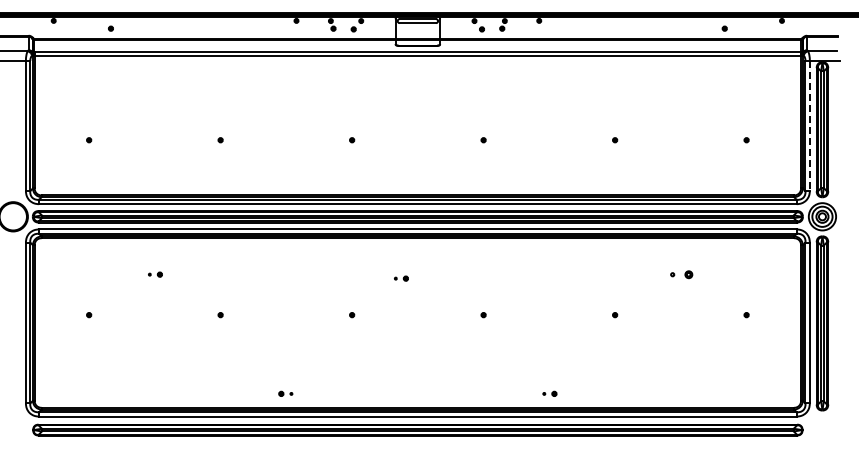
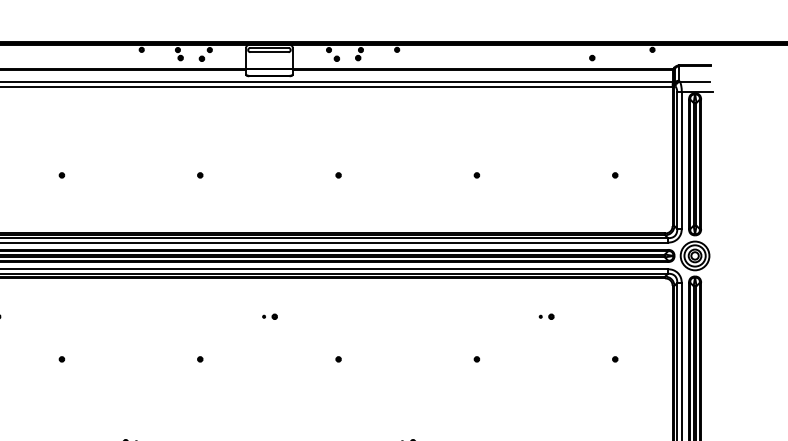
line: (809, 126) -> (681, 160), dashed -> solid
part: (680, 274) -> (545, 316), size x0.62
part: (401, 278) -> (270, 316), moved

